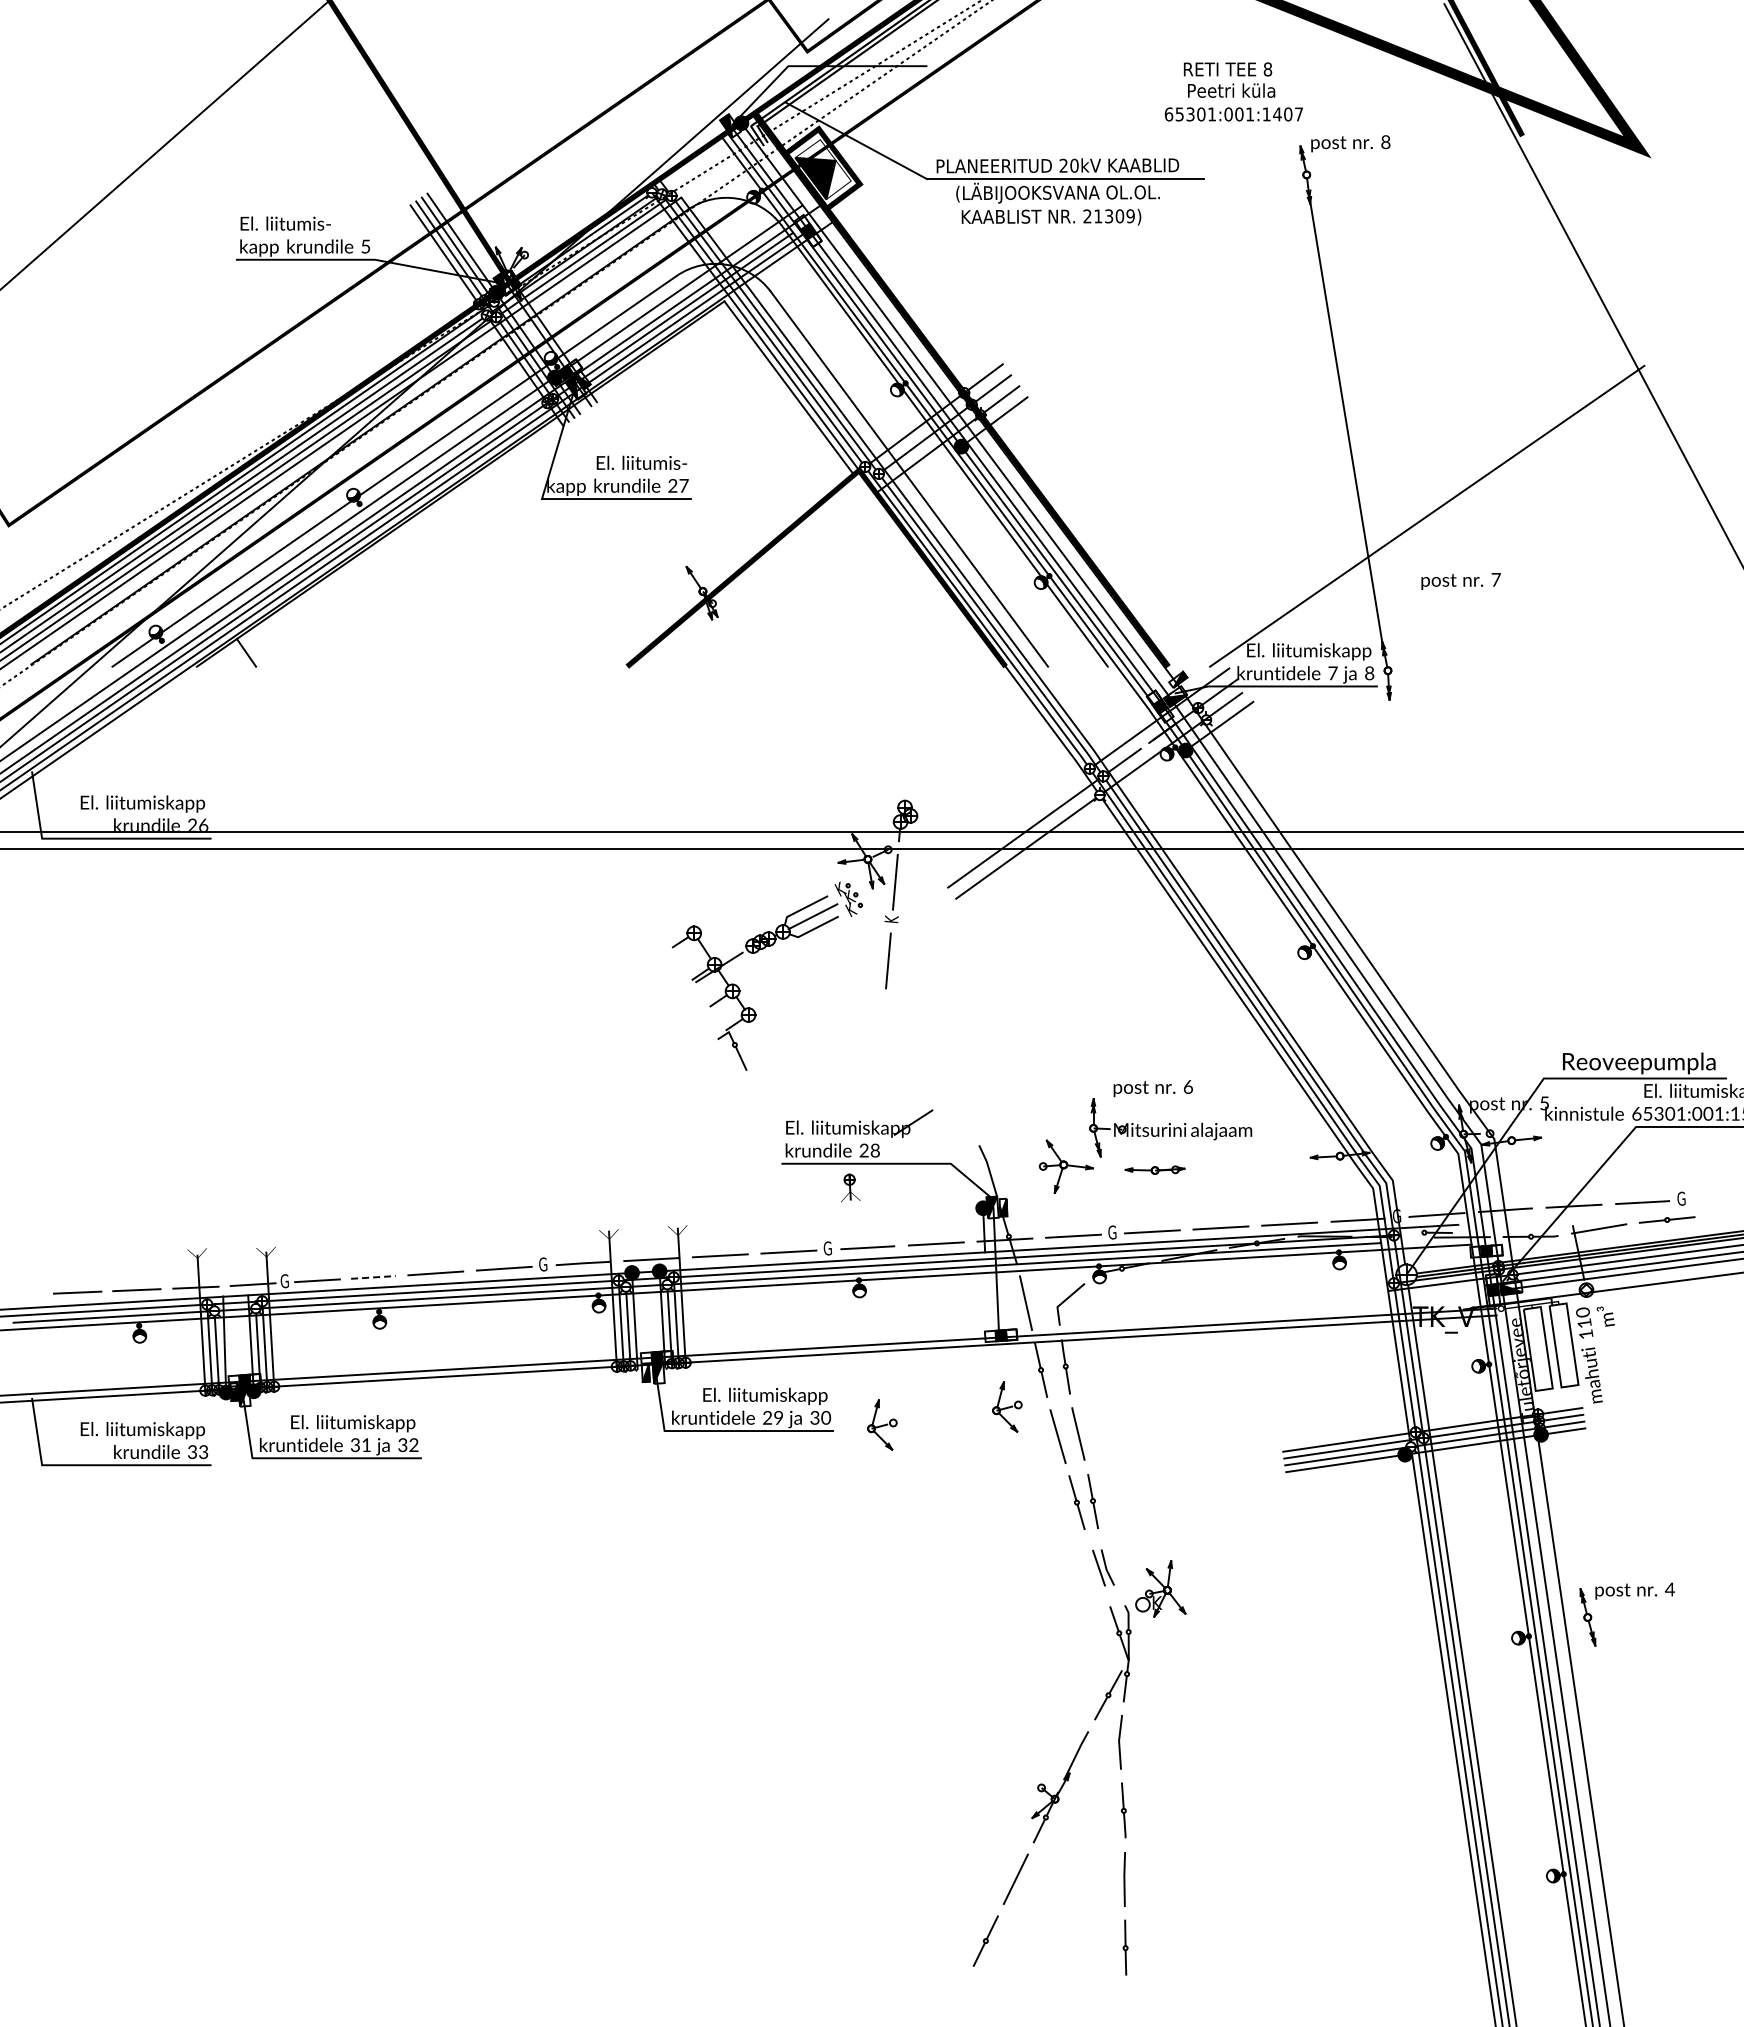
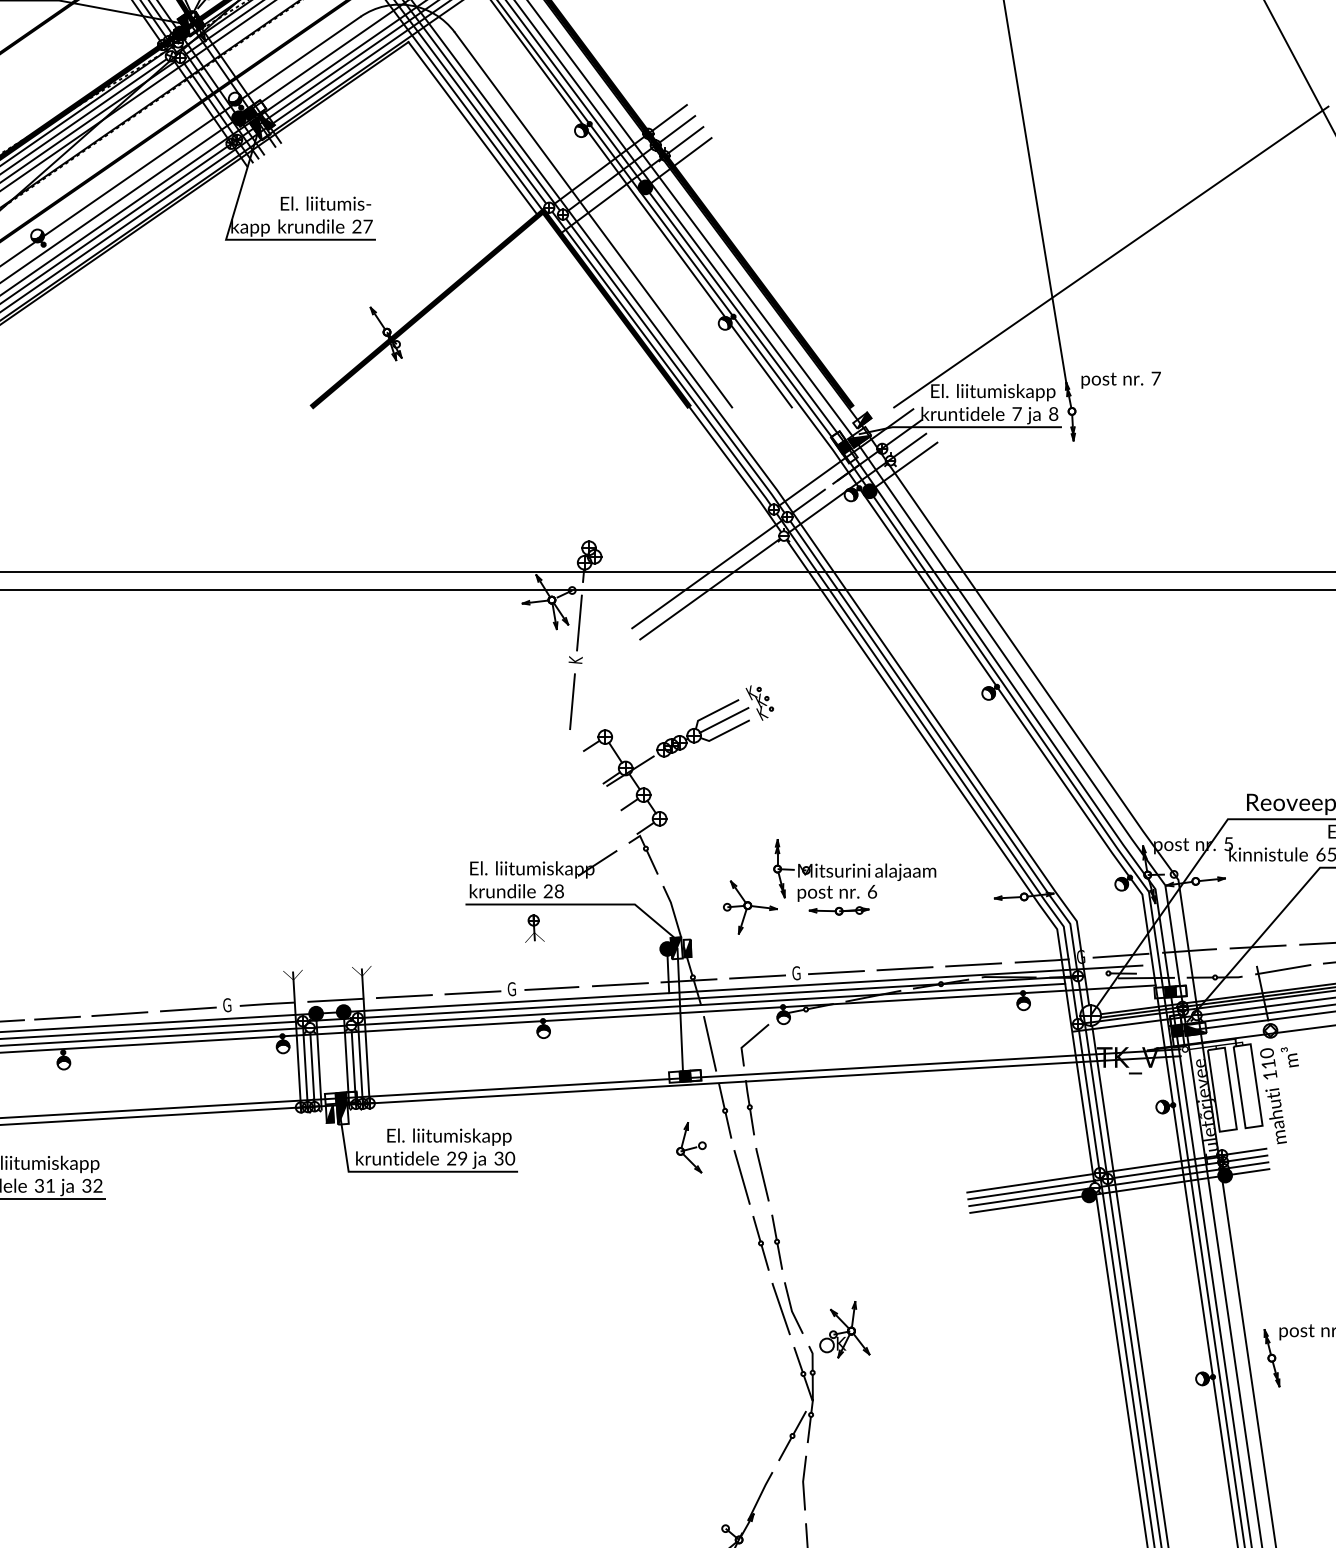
text: (1460, 581) -> (1120, 380), moved
part: (755, 953) -> (666, 757), moved
text: (1152, 1088) -> (836, 893), moved
line: (373, 1277) -> (57, 1018), dashed -> solid
part: (882, 1424) -> (566, 1165), removed
part: (1103, 1567) -> (787, 1308), size x1.43

